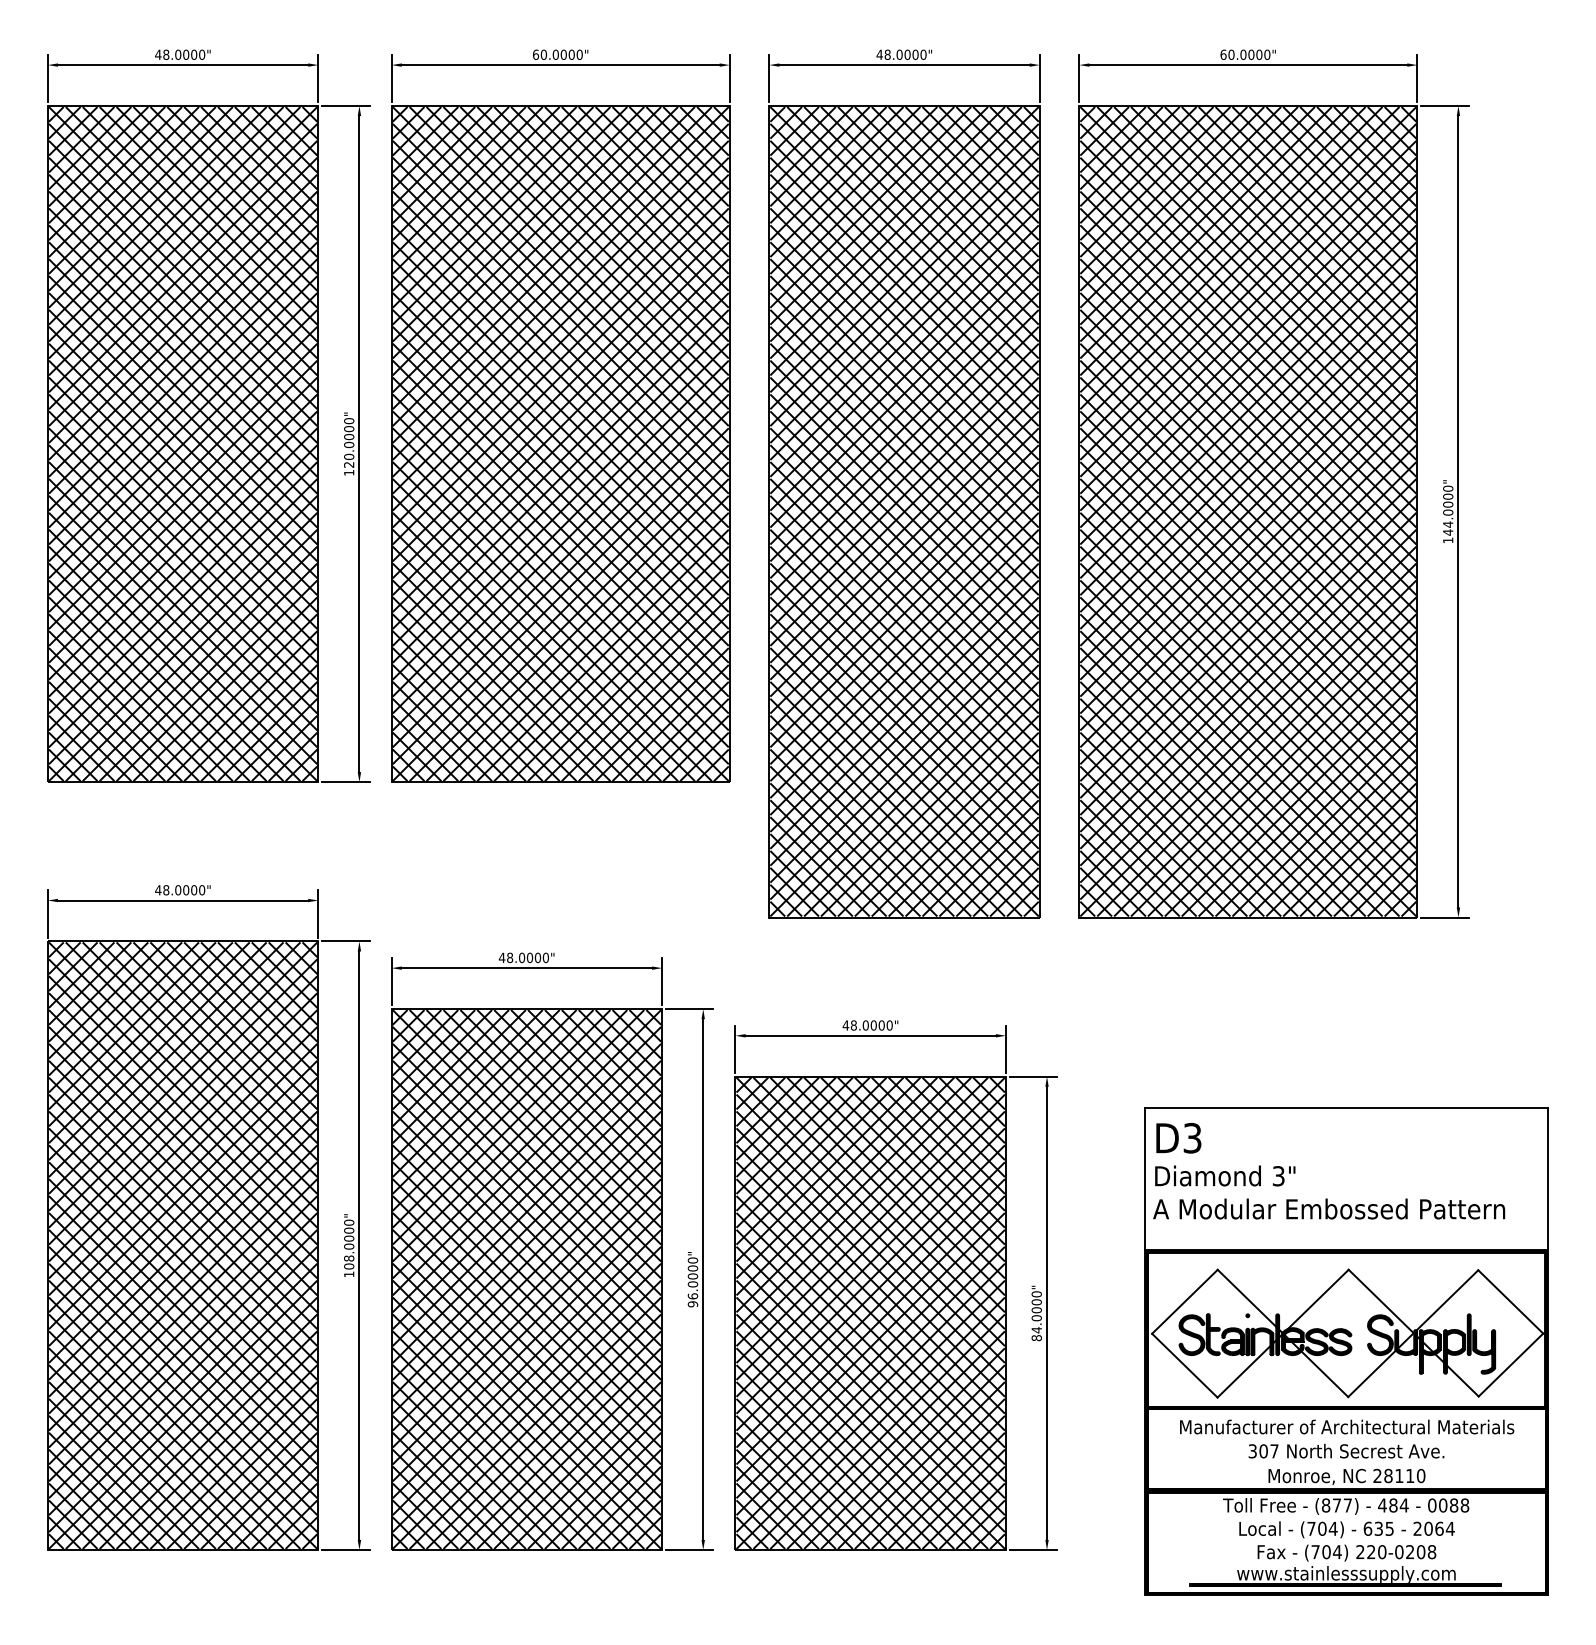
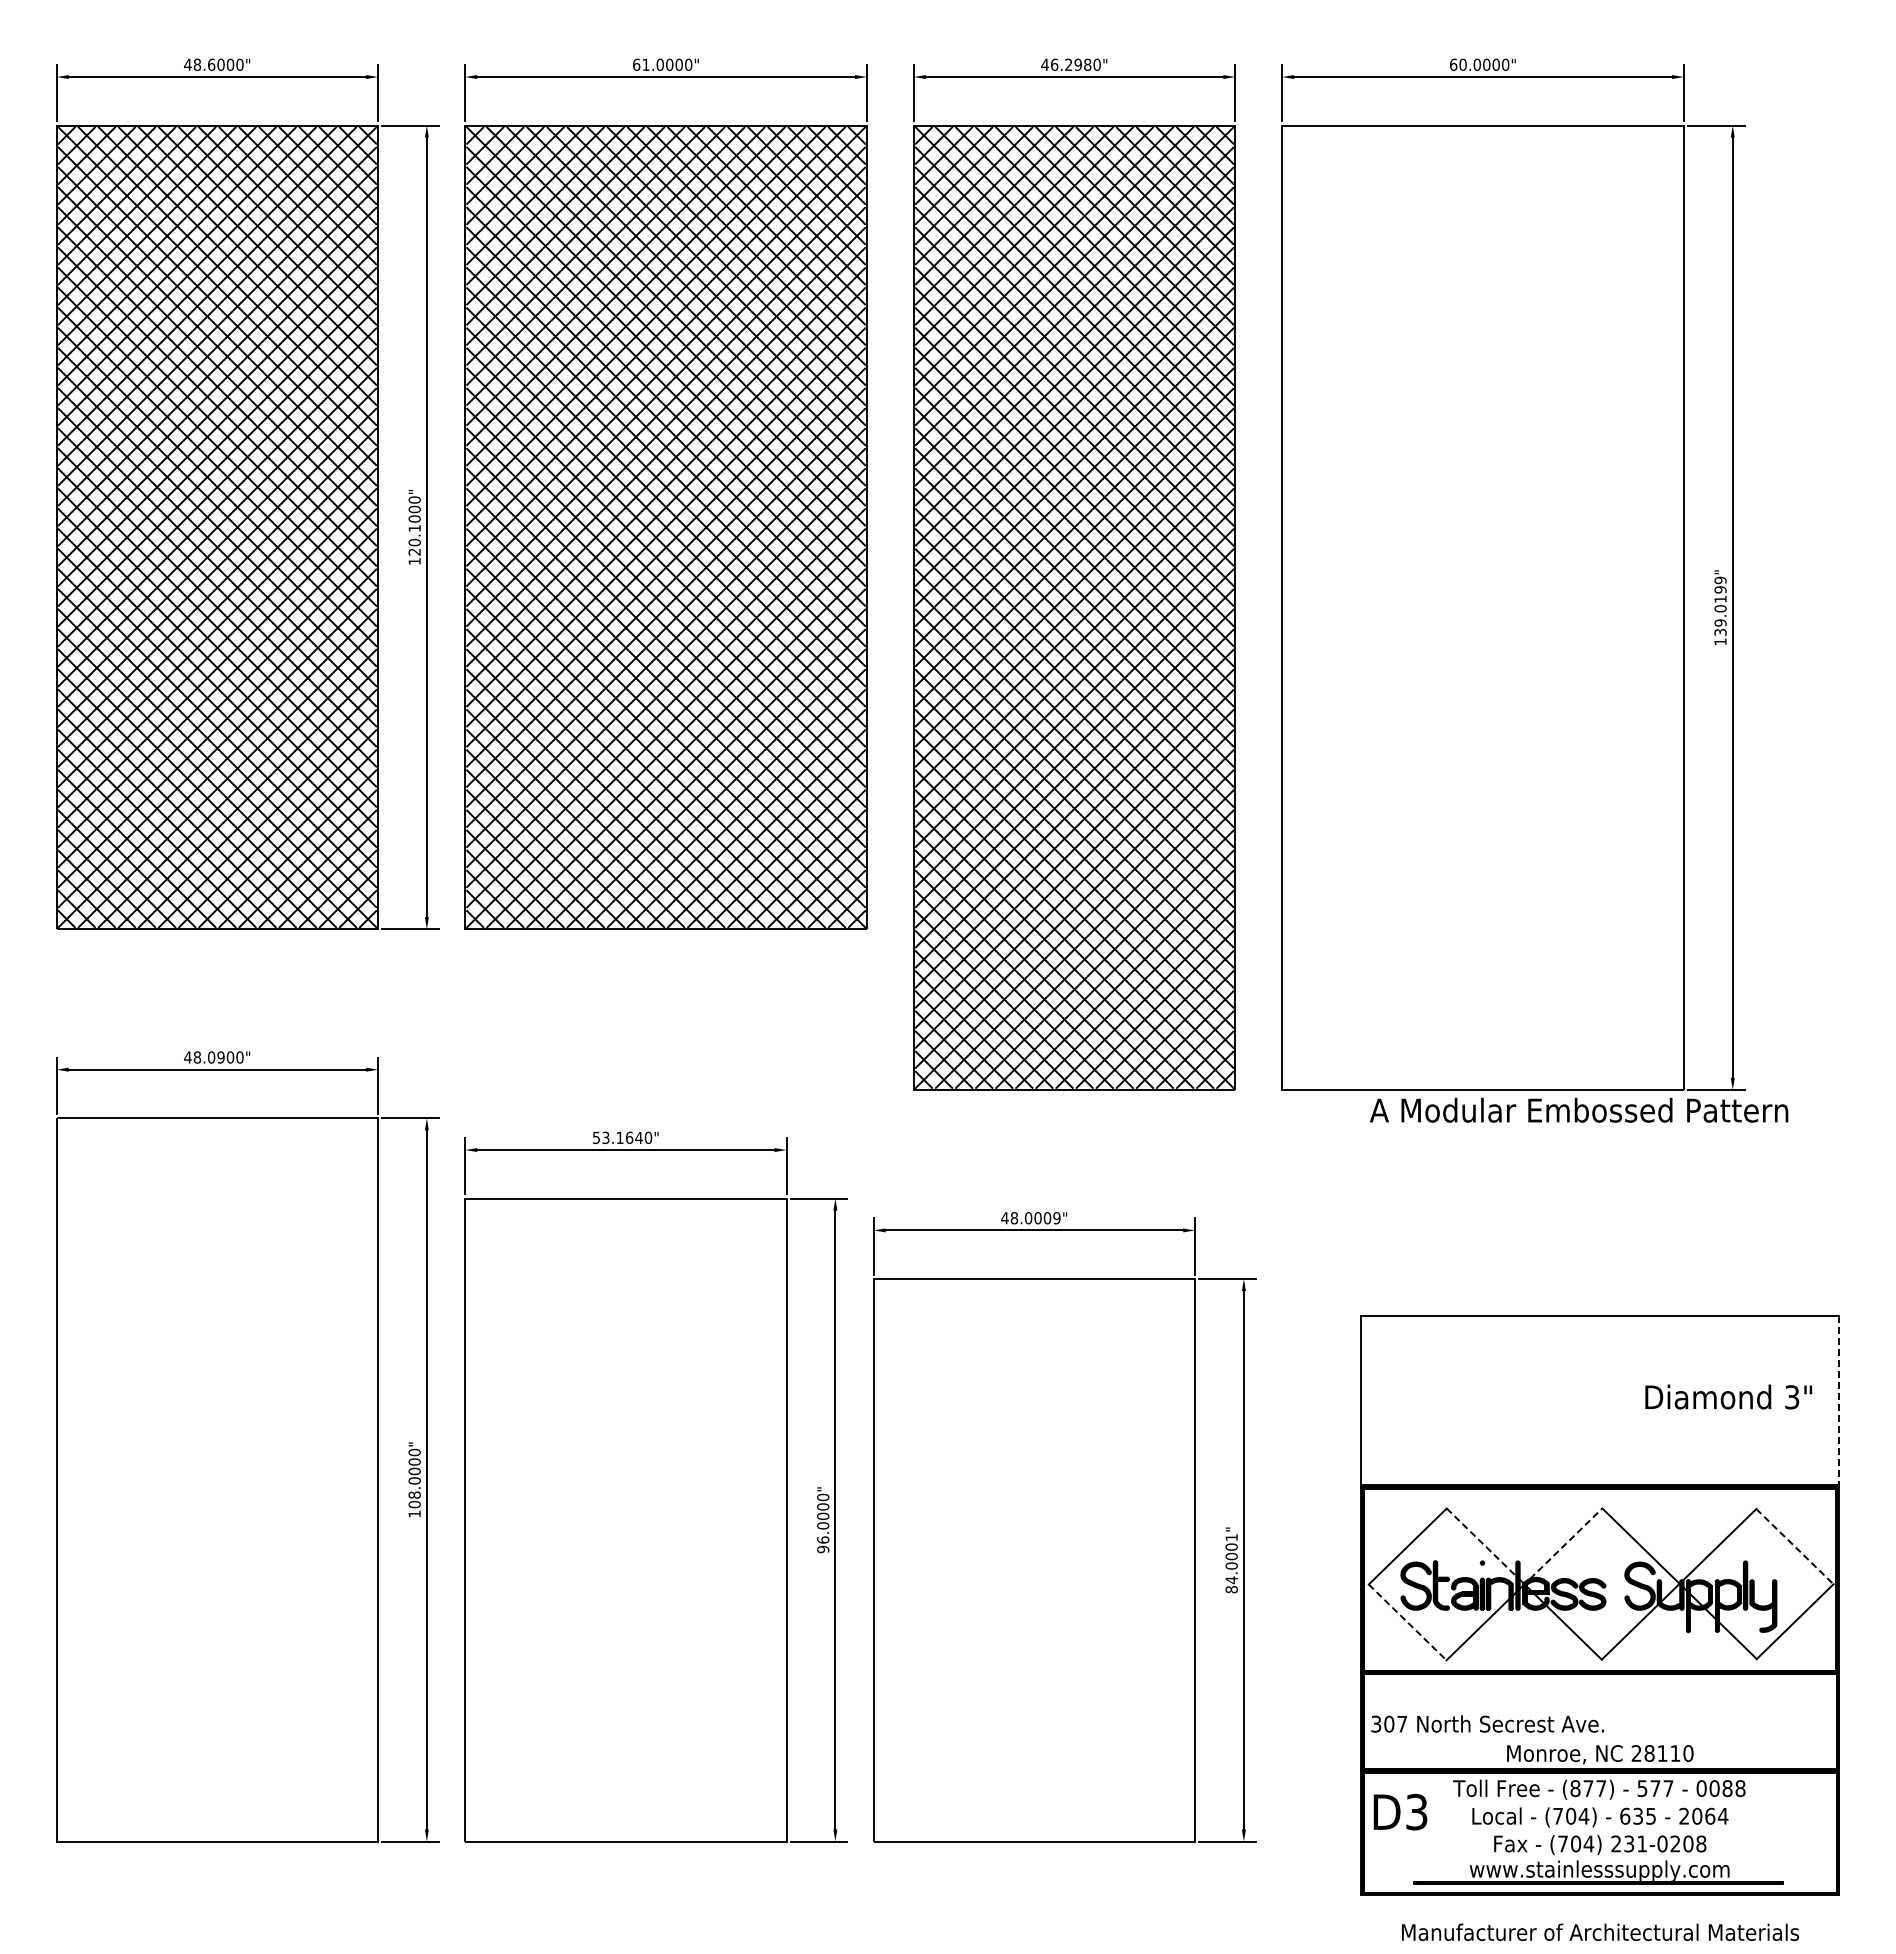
text: (178, 54) -> (211, 64), 48.0000" -> 48.6000"
text: (543, 54) -> (645, 64), 60.0000" -> 61.0000"
text: (901, 54) -> (1071, 64), 48.0000" -> 46.2980"
text: (349, 445) -> (414, 528), 120.0000" -> 120.1000"
text: (1448, 510) -> (1720, 606), 144.0000" -> 139.0199"
hatch: (1247, 511) -> (1482, 607), removed
text: (185, 890) -> (220, 1057), 48.0000" -> 48.0900"
text: (519, 957) -> (617, 1137), 48.0000" -> 53.1640"
text: (889, 1025) -> (1056, 1218), 48.0000" -> 48.0009"
text: (1178, 1138) -> (1400, 1812), moved
text: (1225, 1175) -> (1728, 1396), moved
line: (1548, 1178) -> (1839, 1400), solid -> dashed
text: (1329, 1208) -> (1579, 1109), moved
hatch: (182, 1245) -> (216, 1479), removed
hatch: (526, 1279) -> (625, 1519), removed
text: (1036, 1294) -> (1231, 1537), 84.0000" -> 84.0001"
line: (1246, 1298) -> (1481, 1542), solid -> dashed
line: (1318, 1299) -> (1566, 1543), solid -> dashed
line: (1510, 1301) -> (1794, 1546), solid -> dashed
hatch: (869, 1313) -> (1033, 1560), removed
line: (1185, 1365) -> (1408, 1622), solid -> dashed
text: (1347, 1426) -> (1600, 1931), moved
text: (1346, 1450) -> (1487, 1723), moved
text: (1393, 1505) -> (1655, 1788), 484 -> 577
text: (1376, 1551) -> (1635, 1843), 220-0208 -> 231-0208

